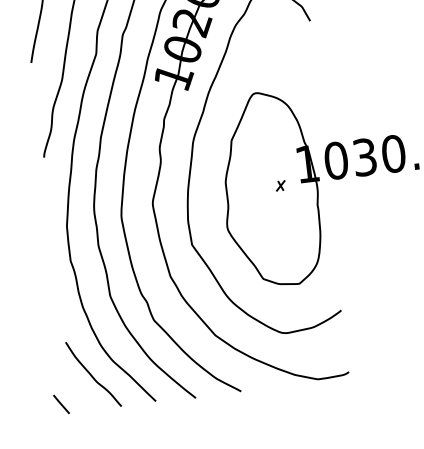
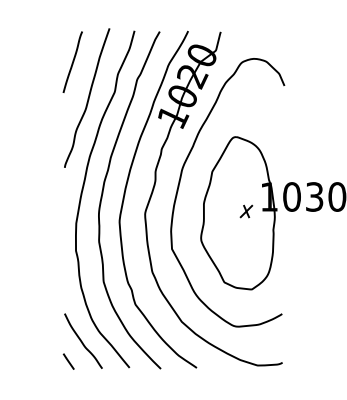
part: (280, 185) -> (246, 211), size x1.67
line: (61, 404) -> (68, 361), moved

